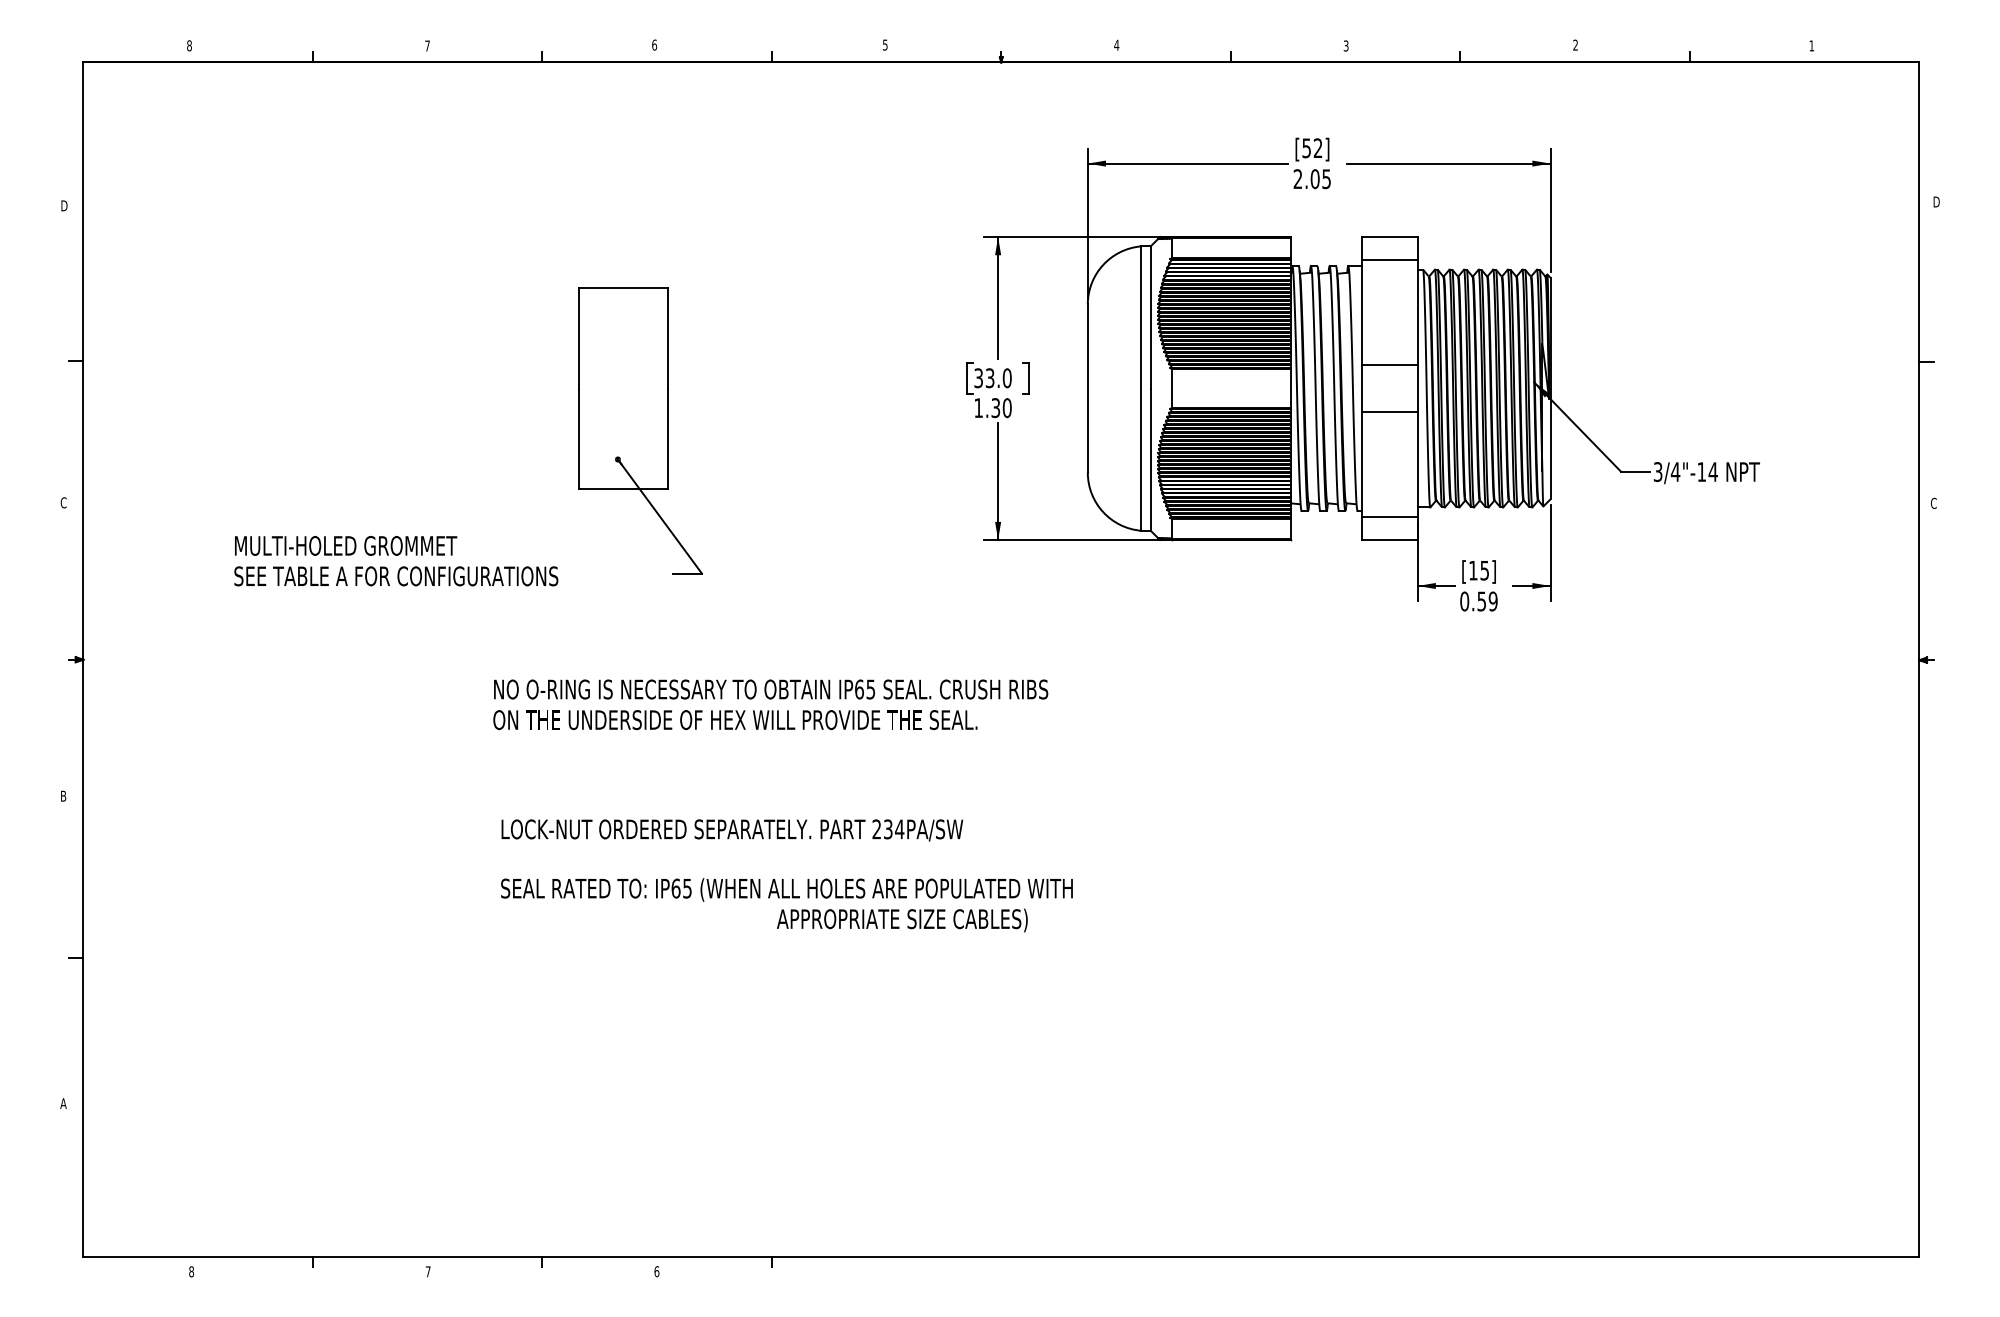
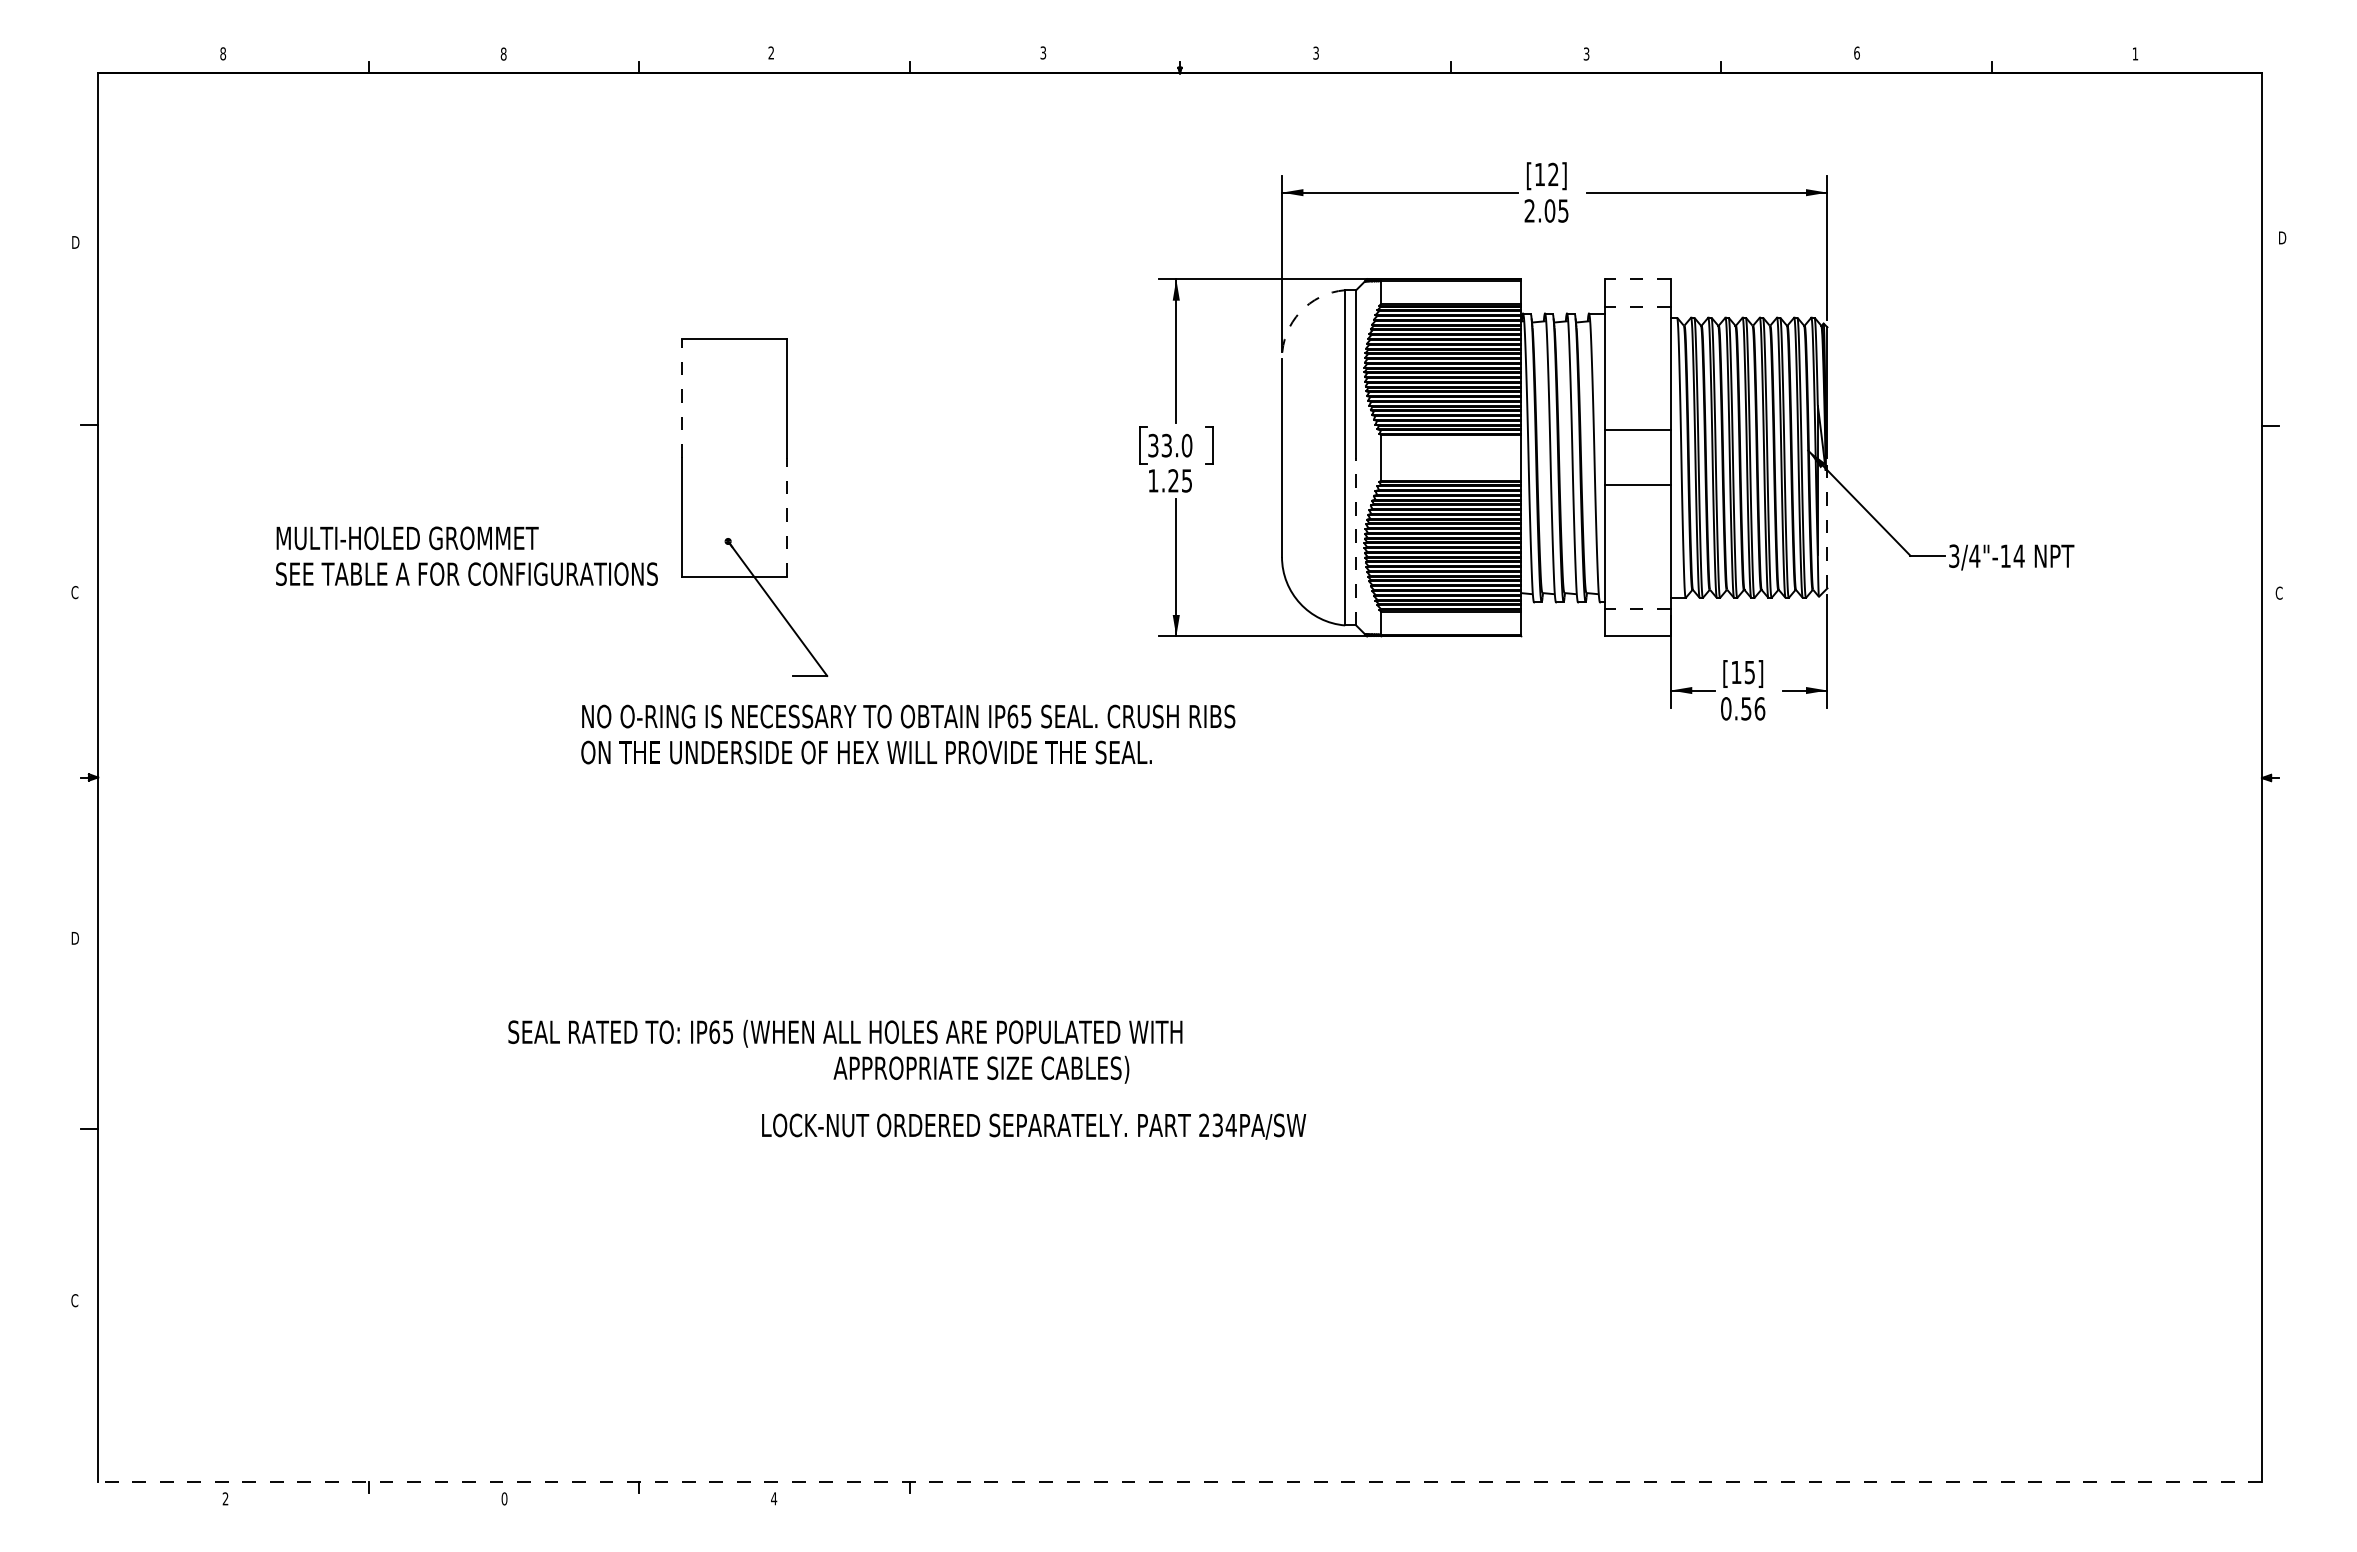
text: (654, 44) -> (771, 52), 6 -> 2
text: (885, 44) -> (1043, 52), 5 -> 3
text: (1117, 44) -> (1316, 52), 4 -> 3
text: (1575, 44) -> (1856, 52), 2 -> 6
text: (427, 45) -> (503, 53), 7 -> 8
text: (1306, 148) -> (1539, 174), [52] -> [12]
line: (1389, 237) -> (1637, 279), solid -> dashed
line: (1389, 260) -> (1637, 306), solid -> dashed
arc: (1103, 265) -> (1300, 312), solid -> dashed
line: (578, 337) -> (681, 397), solid -> dashed
text: (1001, 407) -> (1180, 480), 1.30 -> 1.25
line: (668, 438) -> (787, 516), solid -> dashed
line: (1550, 443) -> (1827, 522), solid -> dashed
line: (1151, 459) -> (1356, 541), solid -> dashed
line: (1389, 516) -> (1637, 608), solid -> dashed
text: (395, 560) -> (466, 555), moved
text: (1492, 601) -> (1759, 708), 0.59 -> 0.56
text: (770, 704) -> (908, 734), moved
text: (64, 796) -> (75, 938), B -> D
text: (732, 830) -> (1034, 1126), moved
text: (787, 904) -> (845, 1051), moved
text: (63, 1103) -> (74, 1300), A -> C
line: (1001, 1257) -> (1180, 1481), solid -> dashed
text: (191, 1271) -> (225, 1498), 8 -> 2
text: (428, 1271) -> (504, 1498), 7 -> 0
text: (657, 1271) -> (774, 1498), 6 -> 4

